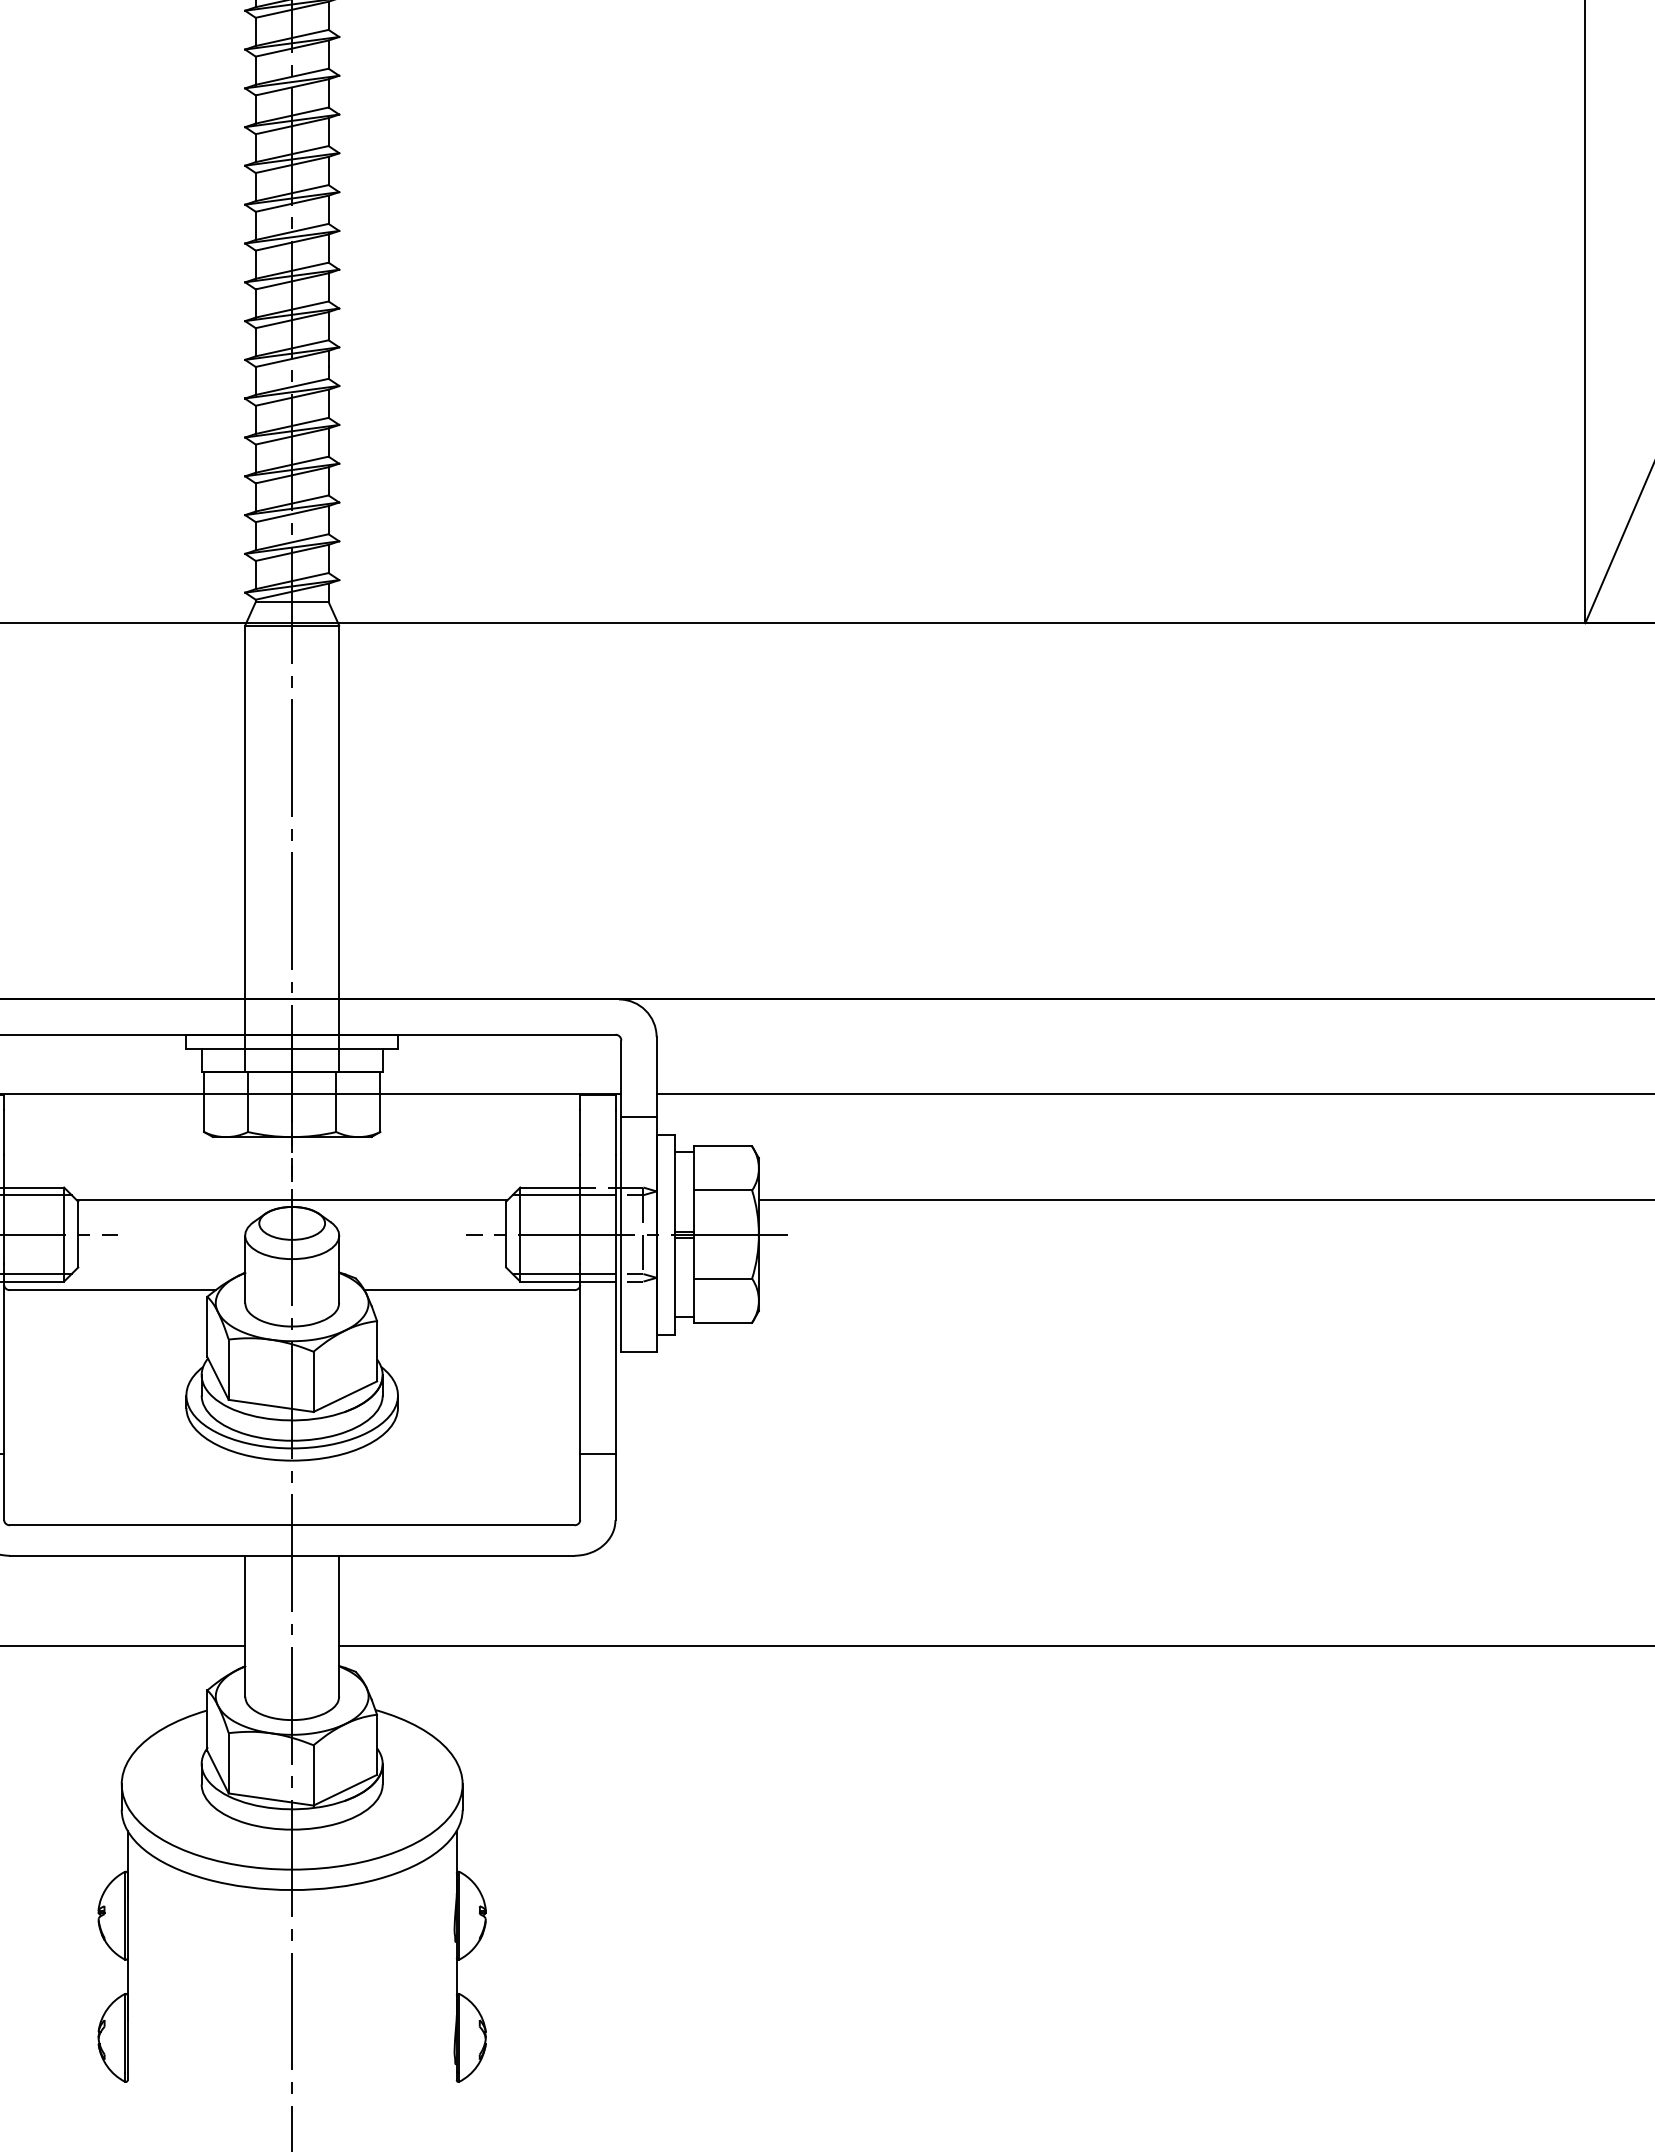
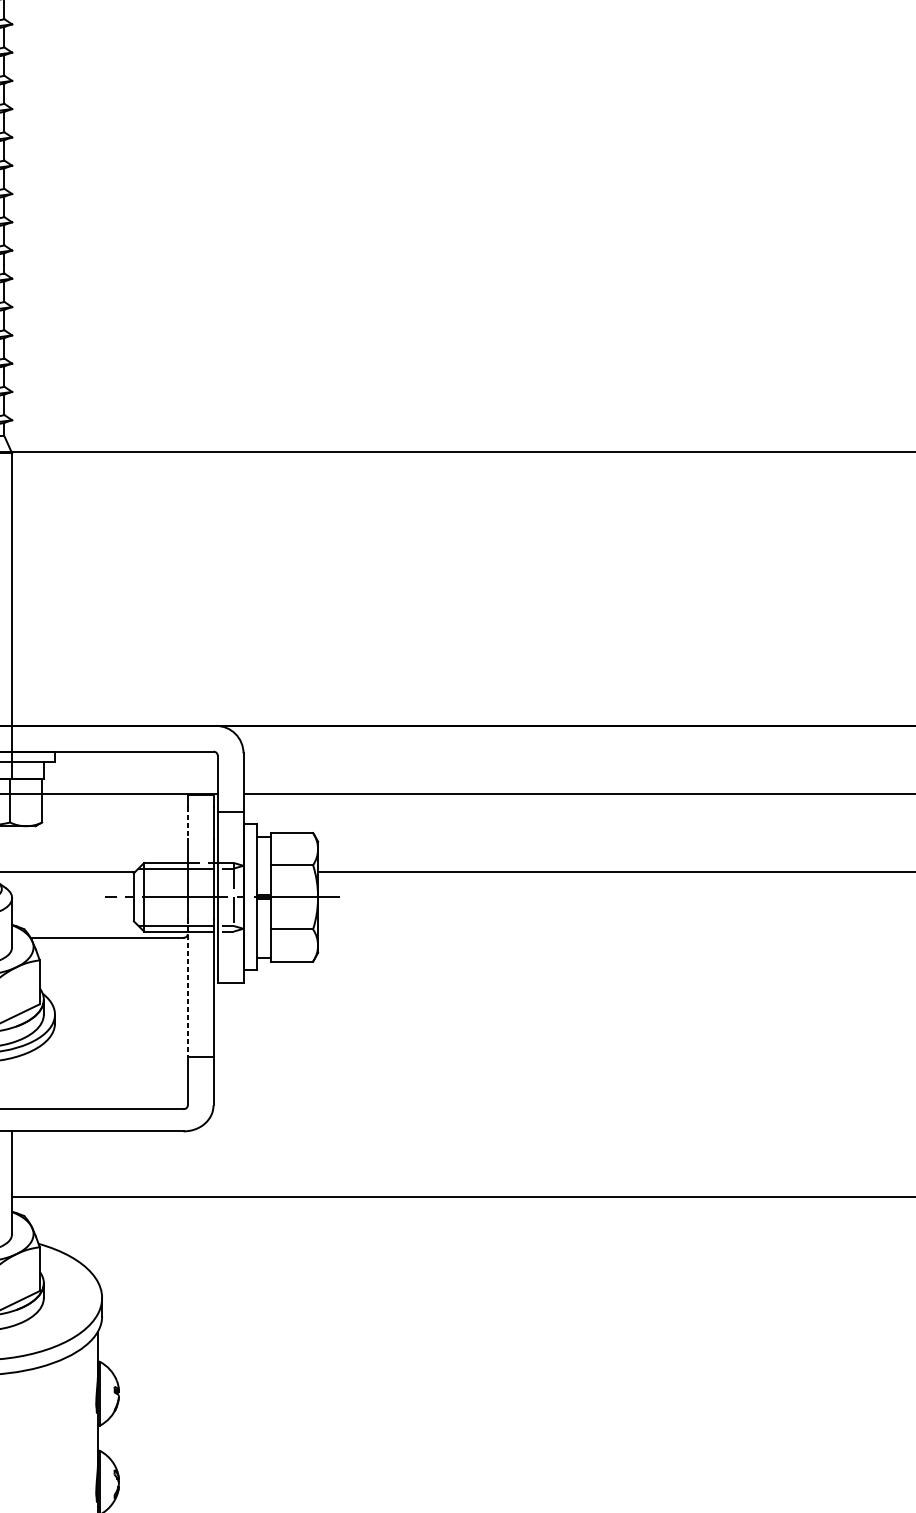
line: (580, 1133) -> (188, 823), solid -> dashed
line: (580, 1359) -> (188, 988), solid -> dashed

